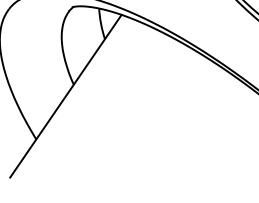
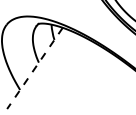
line: (64, 96) -> (34, 68), solid -> dashed

